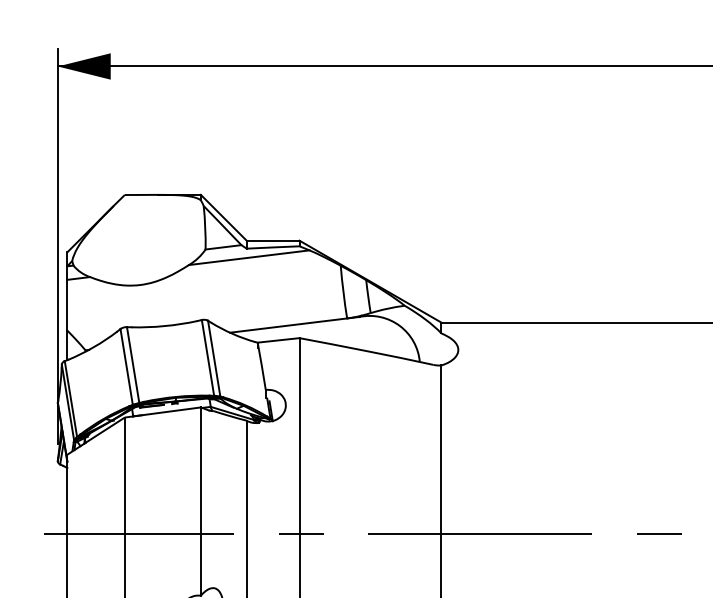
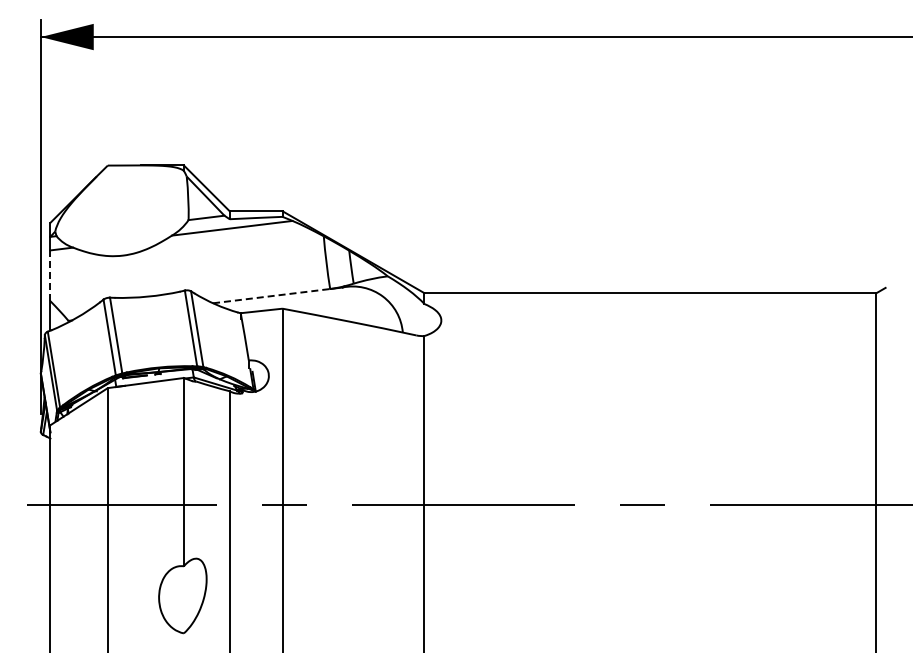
line: (67, 305) -> (50, 276), solid -> dashed
line: (289, 325) -> (272, 296), solid -> dashed

